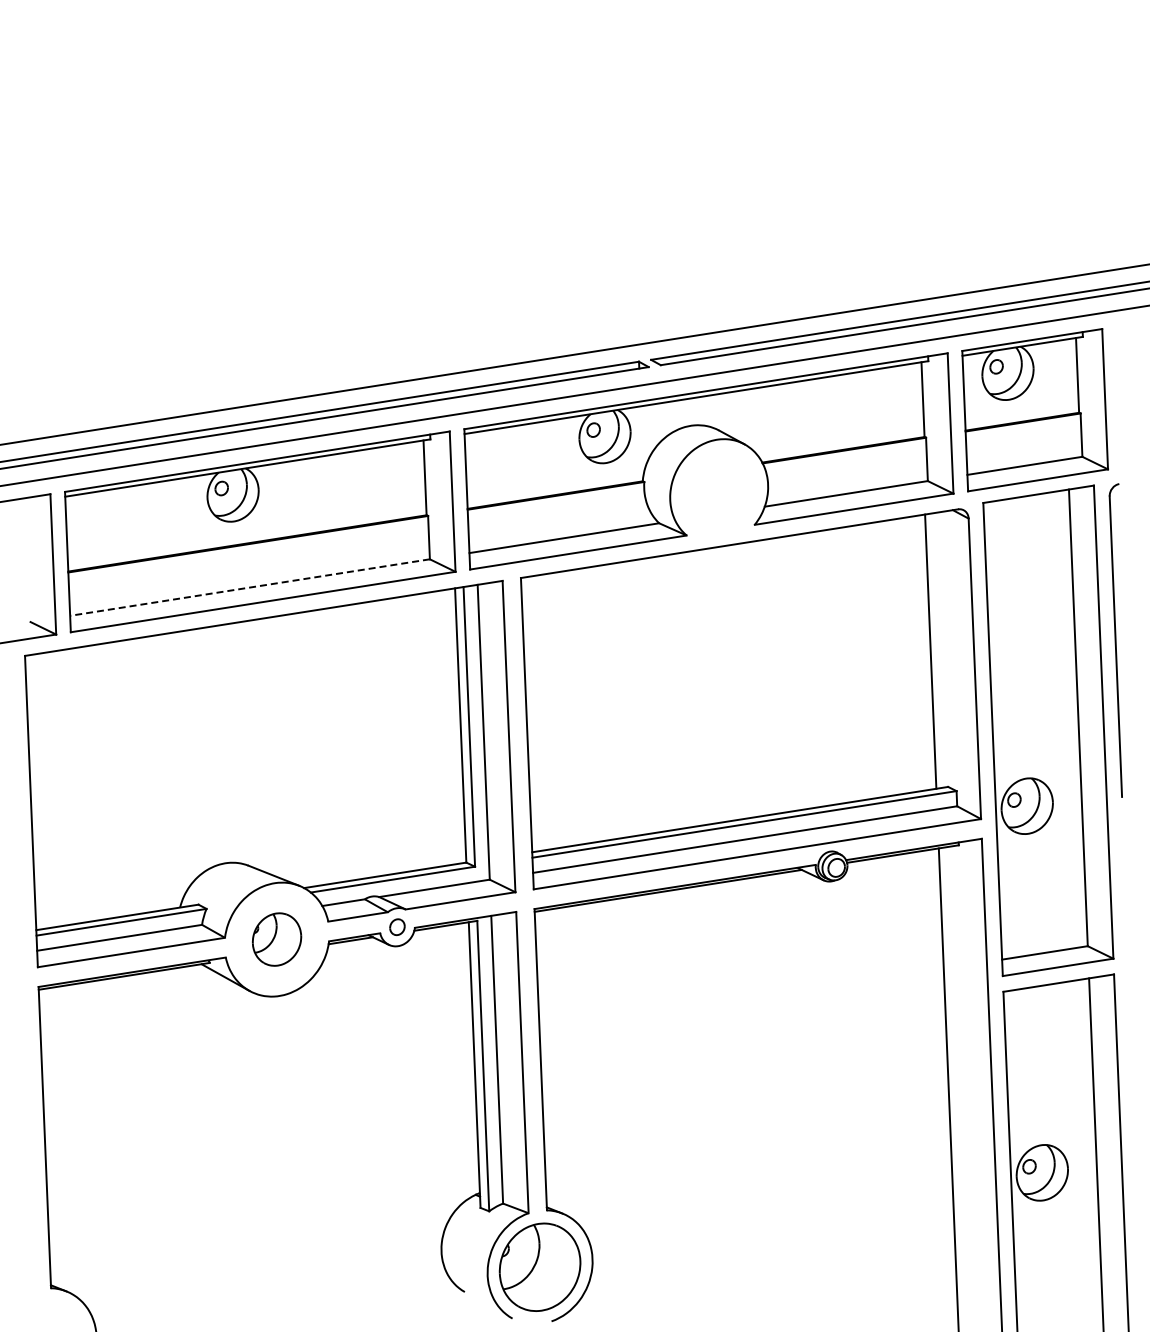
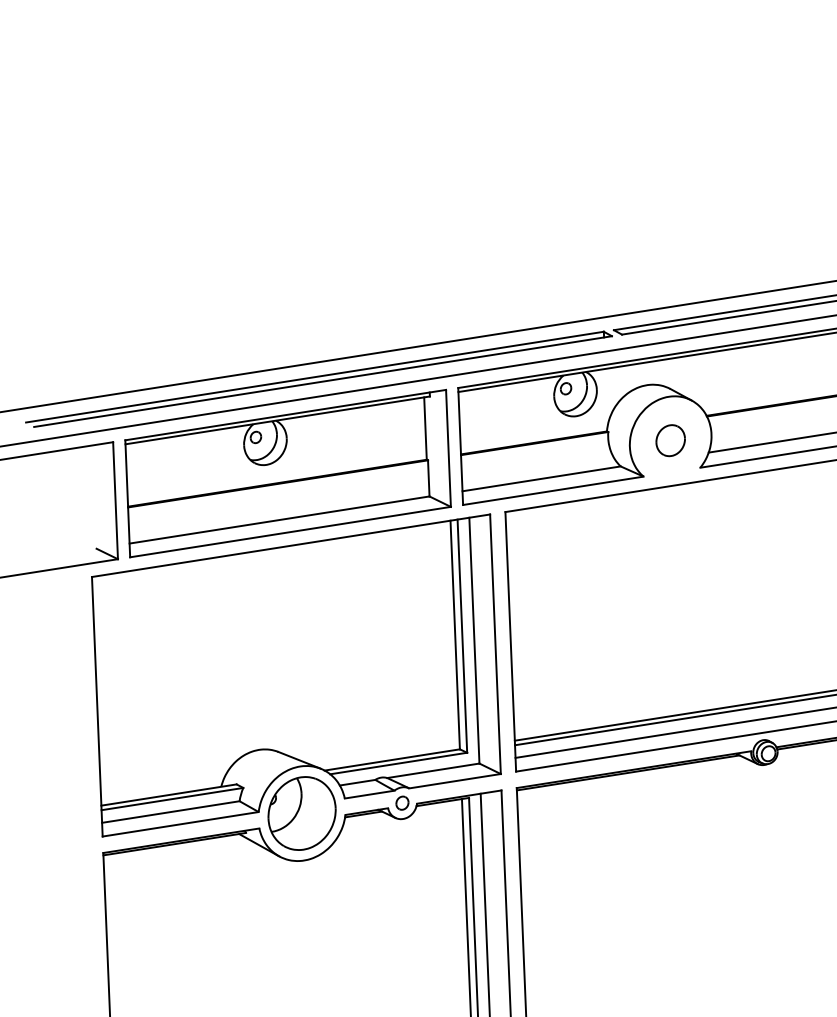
part: (719, 491) -> (670, 439), added
line: (249, 587) -> (279, 519), dashed -> solid
part: (276, 939) -> (301, 813), size x1.67

